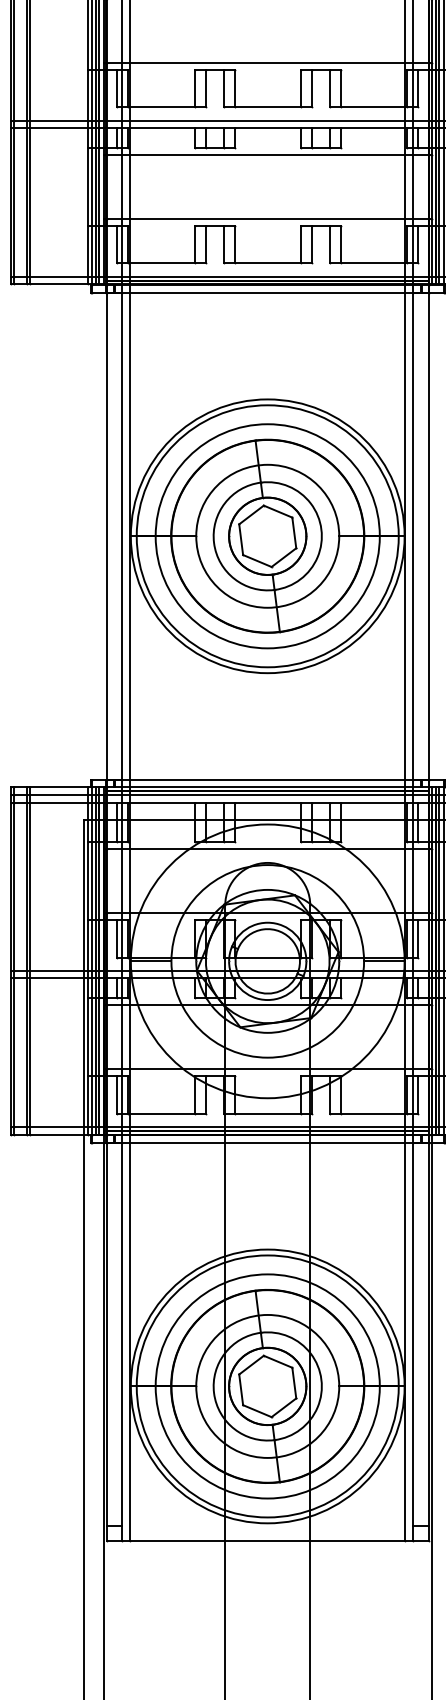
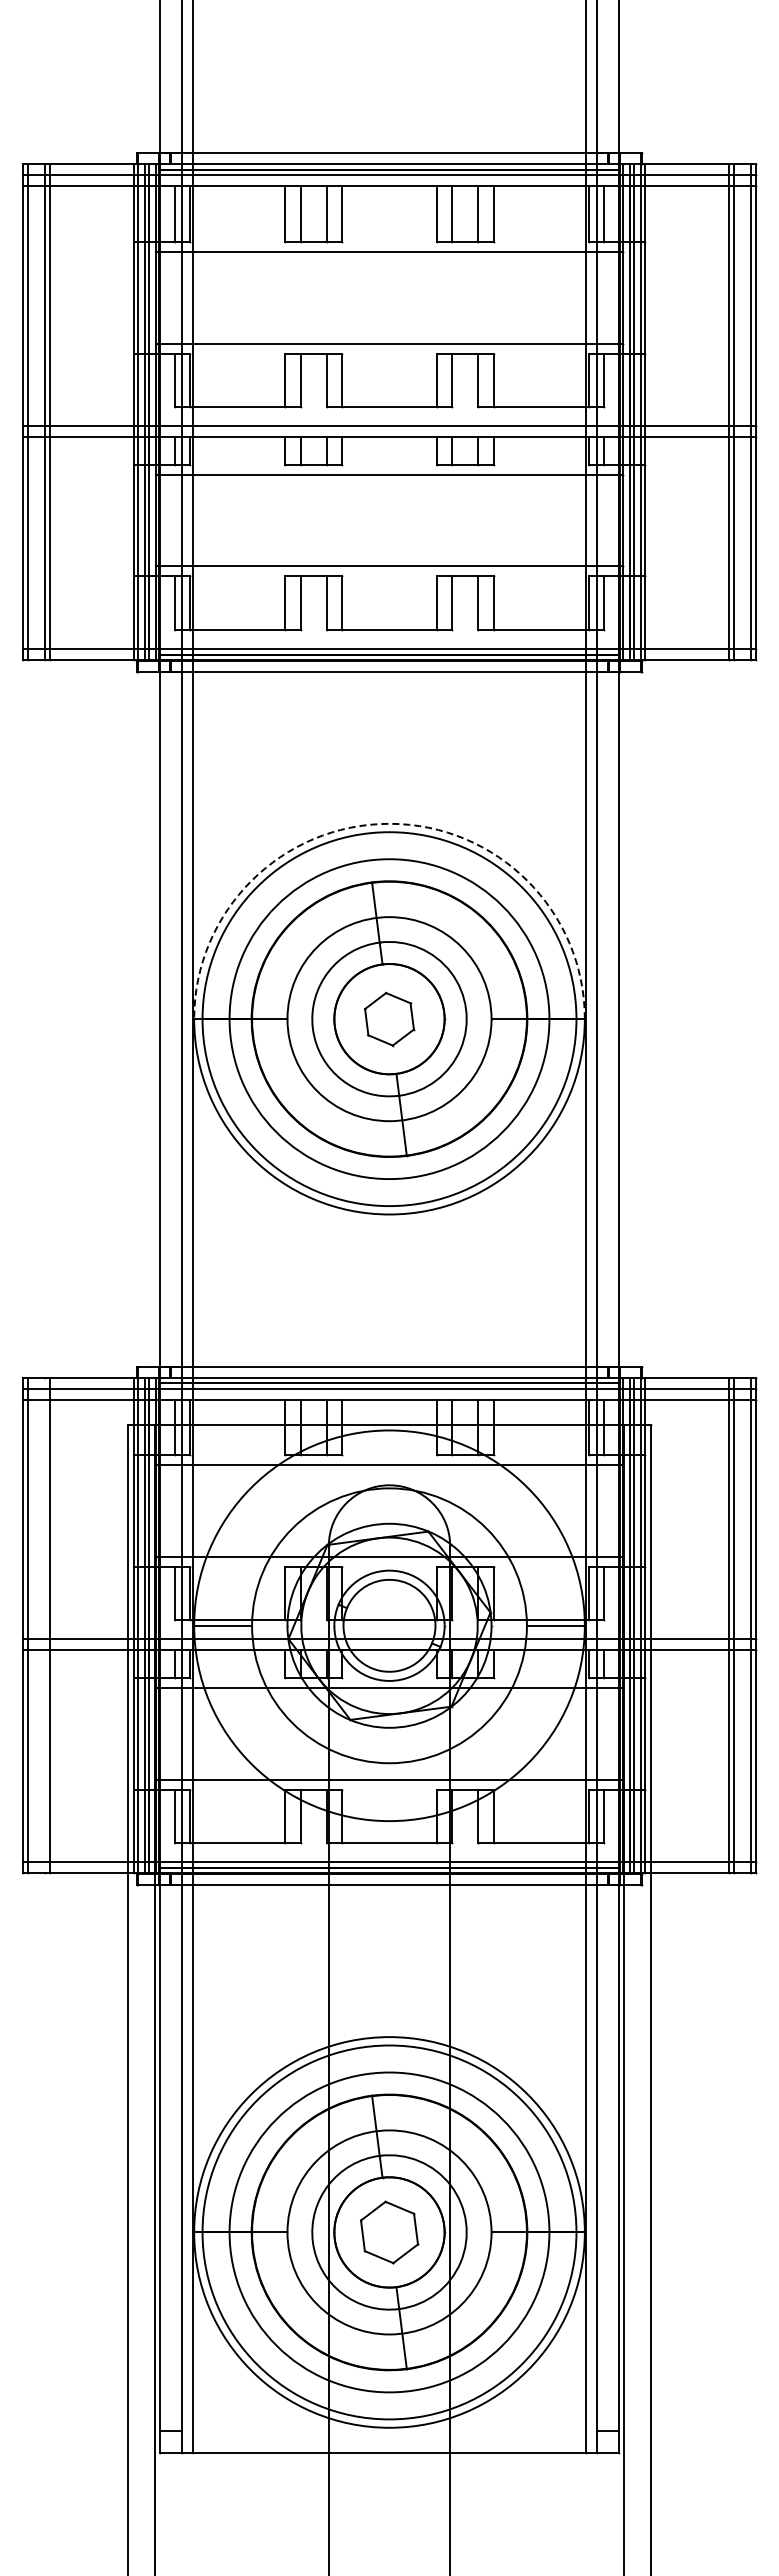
arc: (267, 399) -> (389, 823), solid -> dashed
part: (267, 536) -> (389, 1019), size x0.6
line: (26, 960) -> (45, 1624), removed
part: (267, 1386) -> (389, 2232), size x0.7

